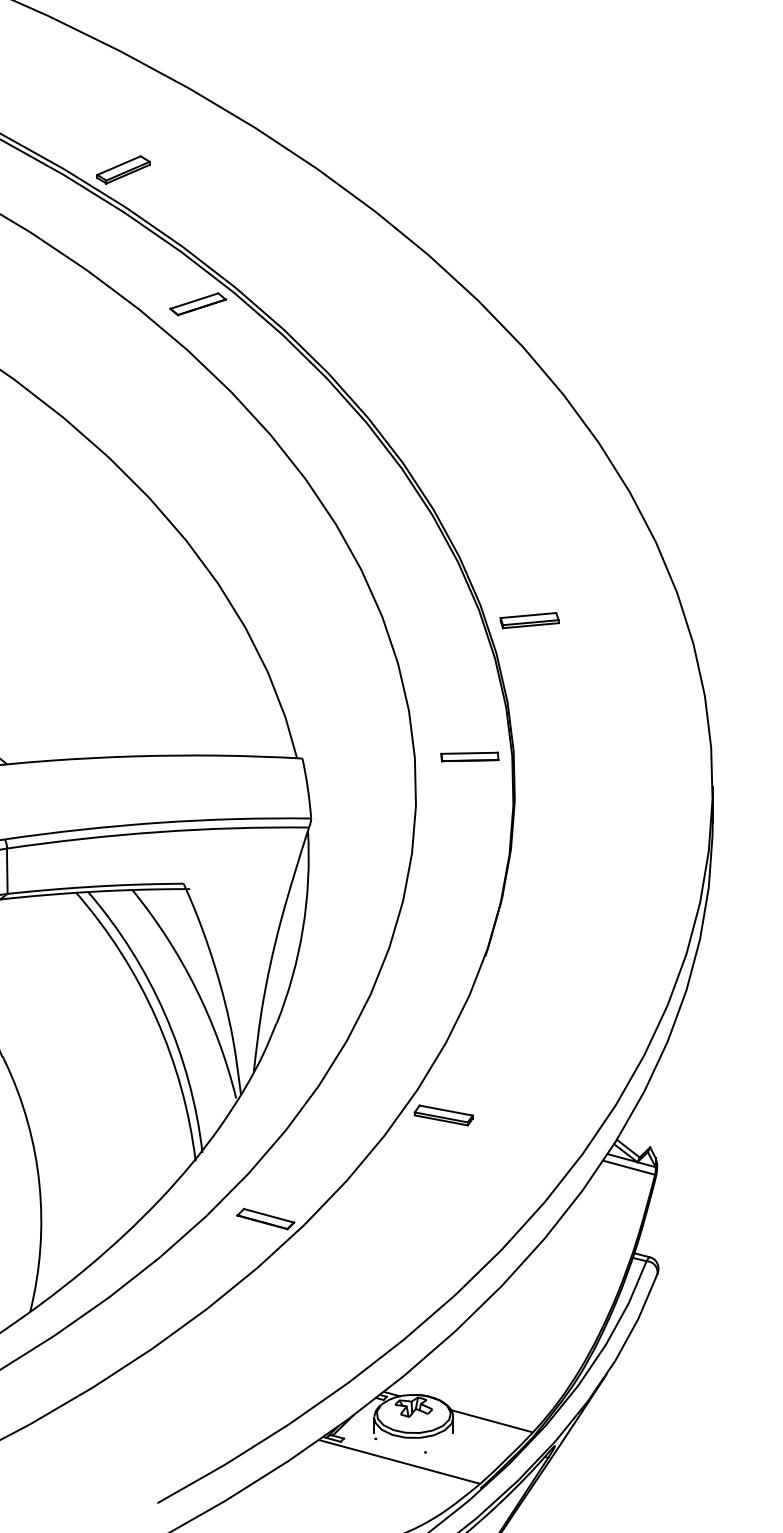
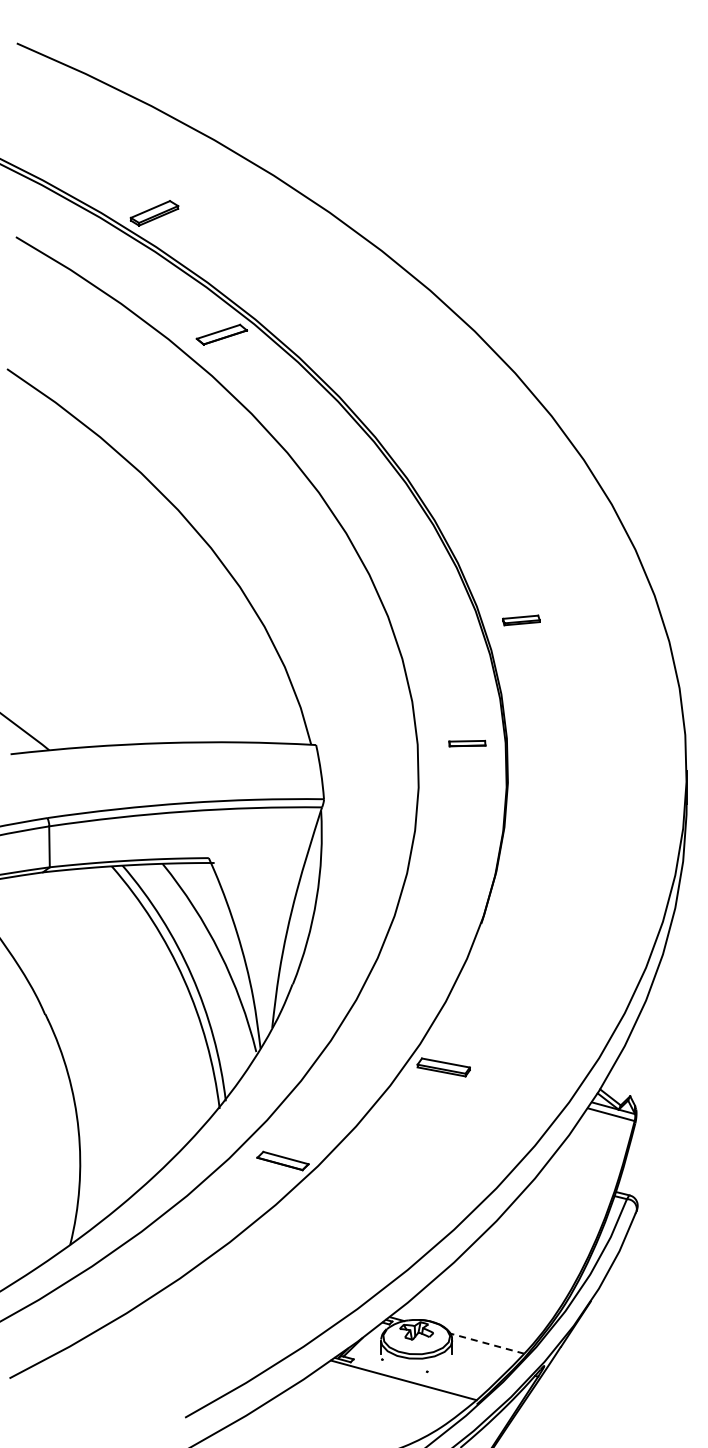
part: (529, 620) -> (521, 620), size x0.7
part: (470, 756) -> (467, 743), size x0.7
line: (492, 1421) -> (487, 1343), solid -> dashed

